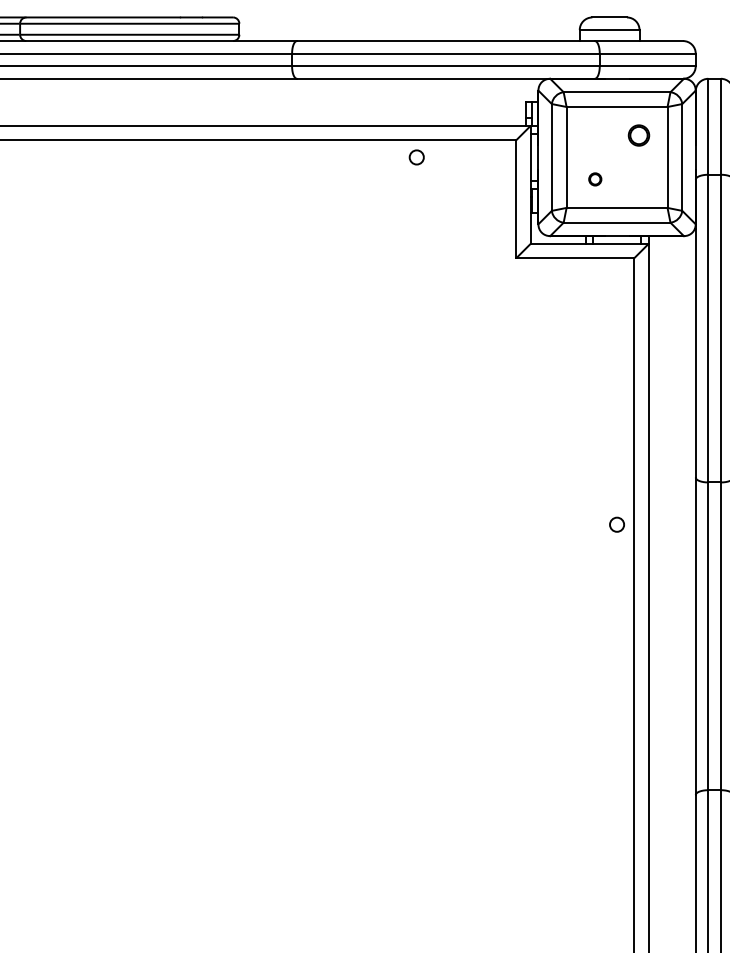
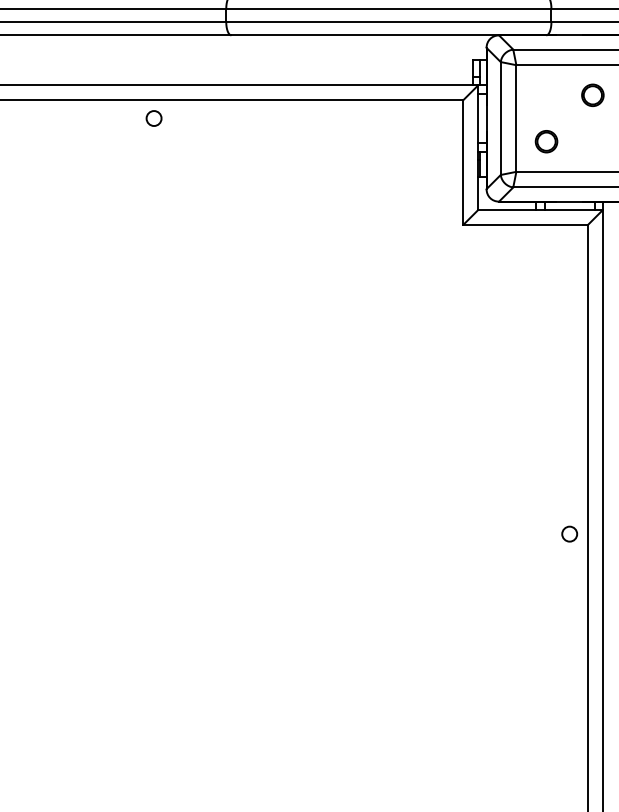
circle: (416, 157) -> (153, 118), moved
part: (595, 179) -> (546, 141), size x1.67
circle: (616, 524) -> (569, 533), moved

